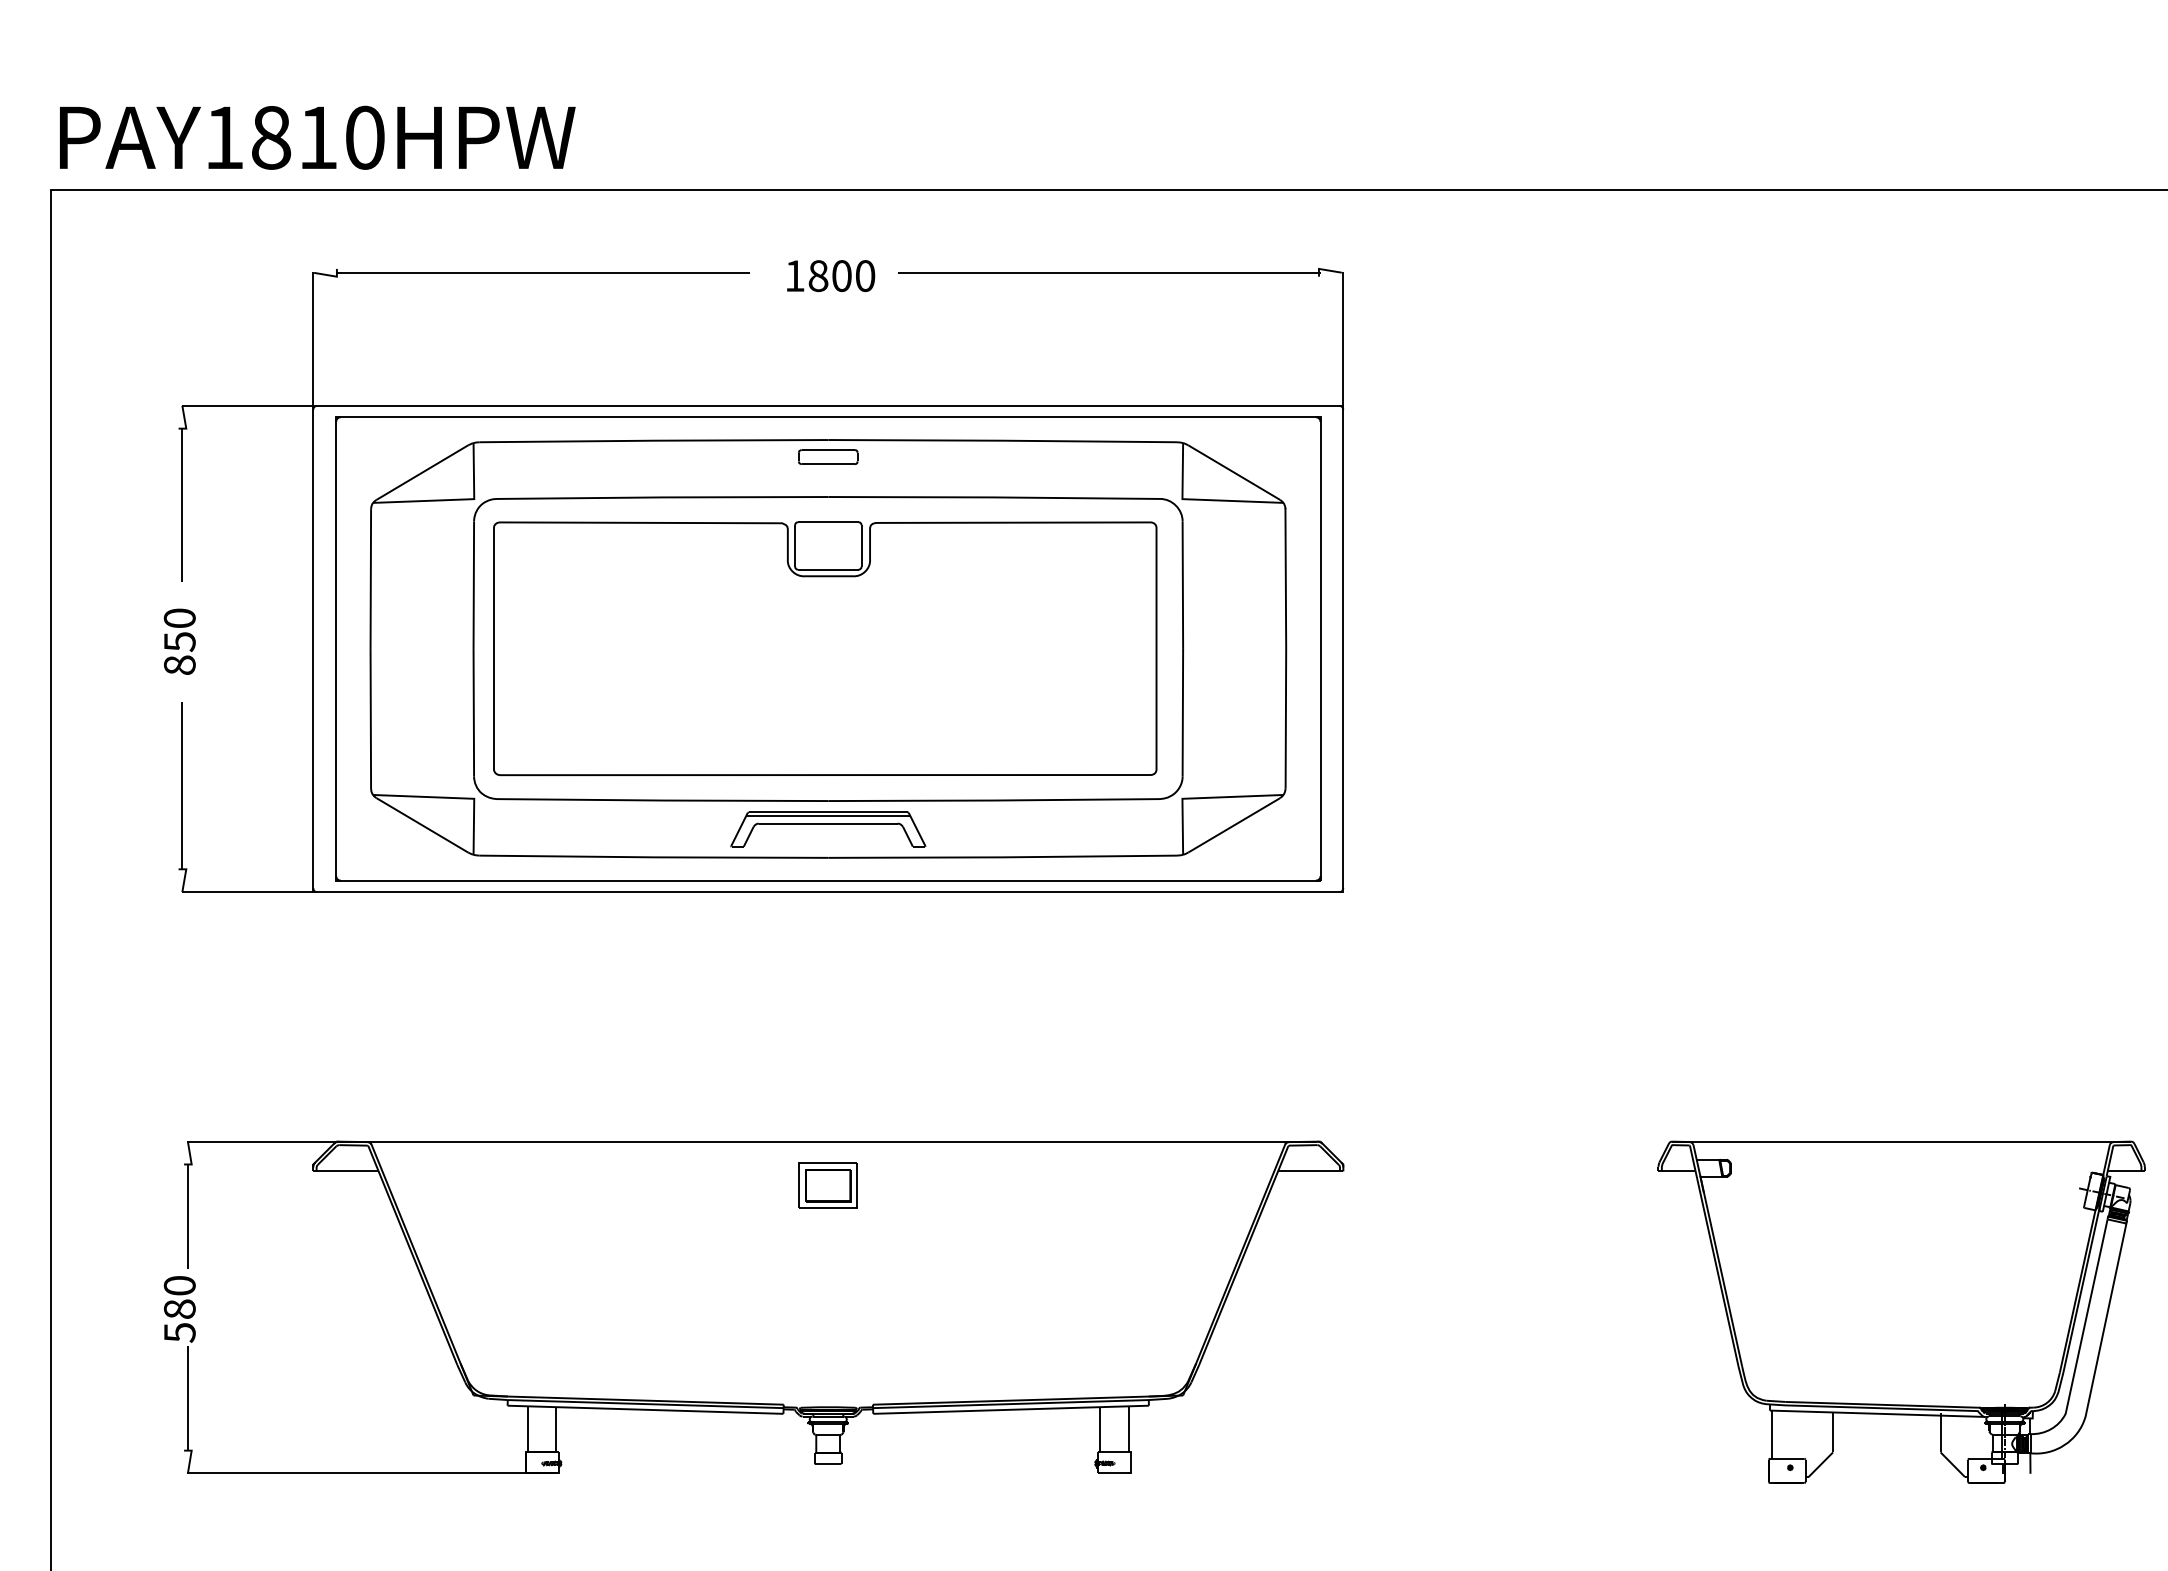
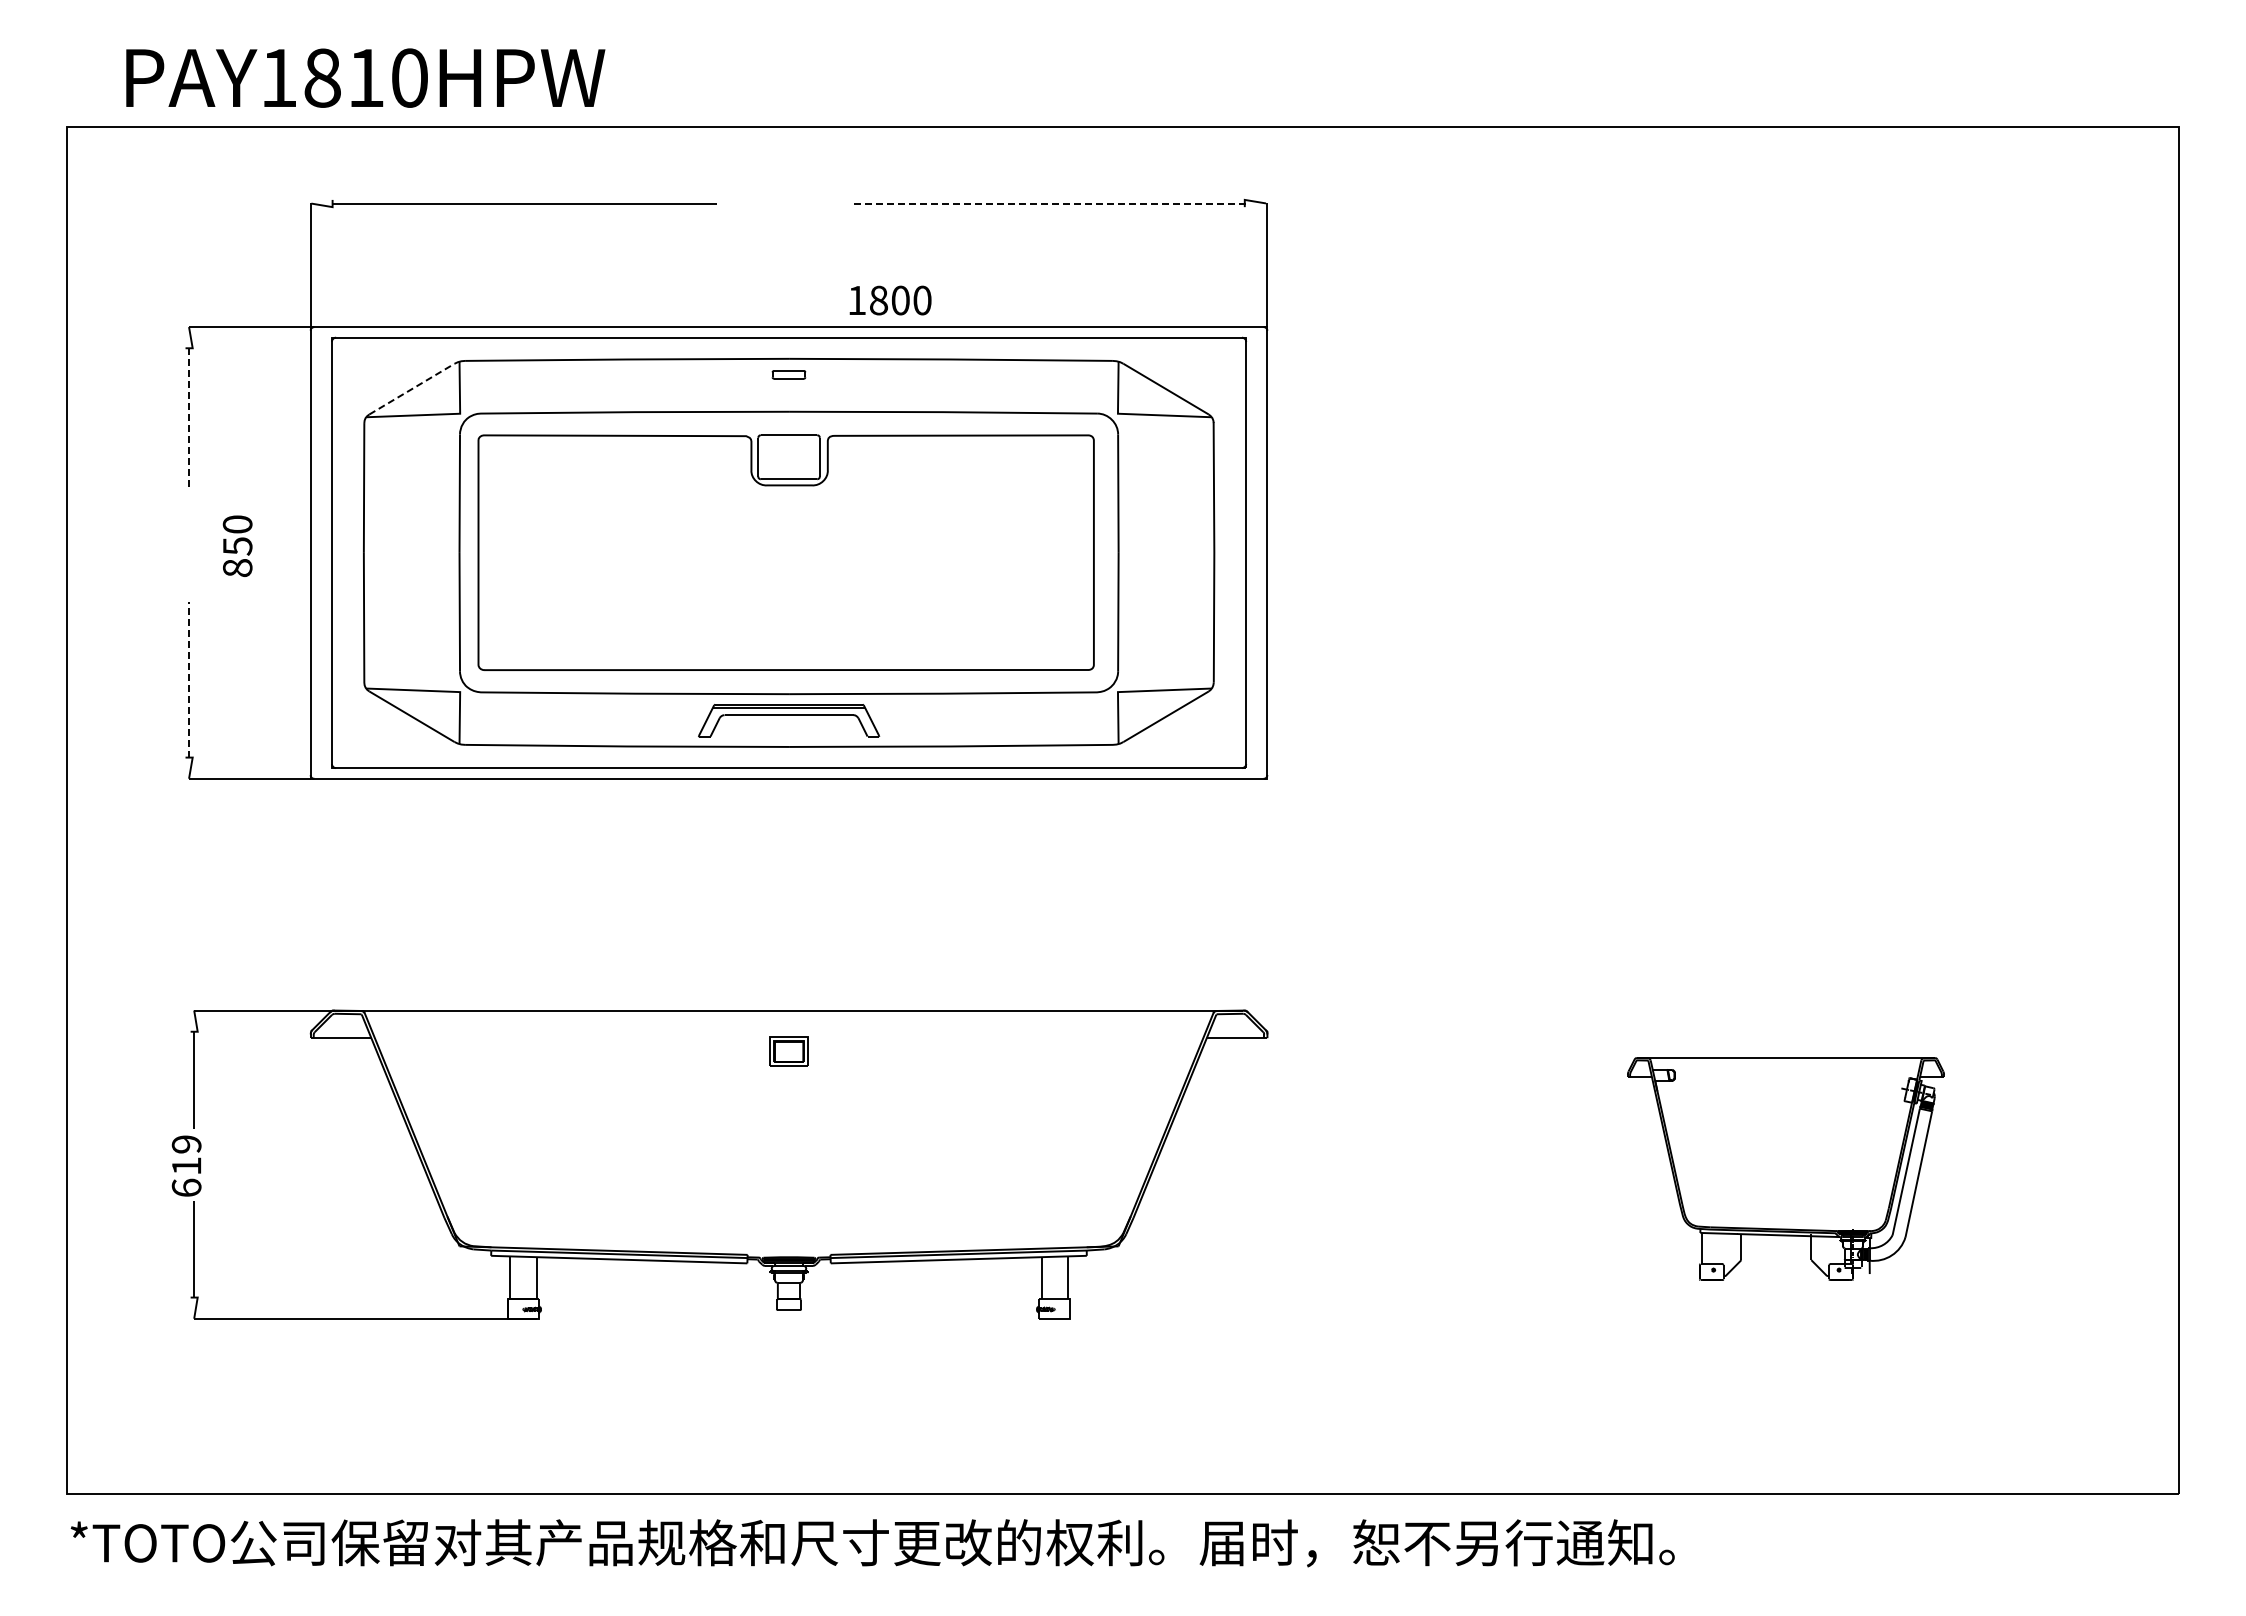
text: (317, 137) -> (365, 77), moved
line: (1108, 272) -> (1049, 203), solid -> dashed
text: (830, 276) -> (890, 300), moved
part: (827, 456) -> (788, 374), size x0.6
line: (421, 473) -> (411, 389), solid -> dashed
line: (182, 506) -> (189, 420), solid -> dashed
text: (179, 640) -> (237, 545), moved
line: (182, 785) -> (189, 679), solid -> dashed
part: (827, 1185) -> (788, 1051), size x0.7
text: (179, 1309) -> (186, 1166), 580 -> 619
part: (1901, 1311) -> (1785, 1168), size x0.7

